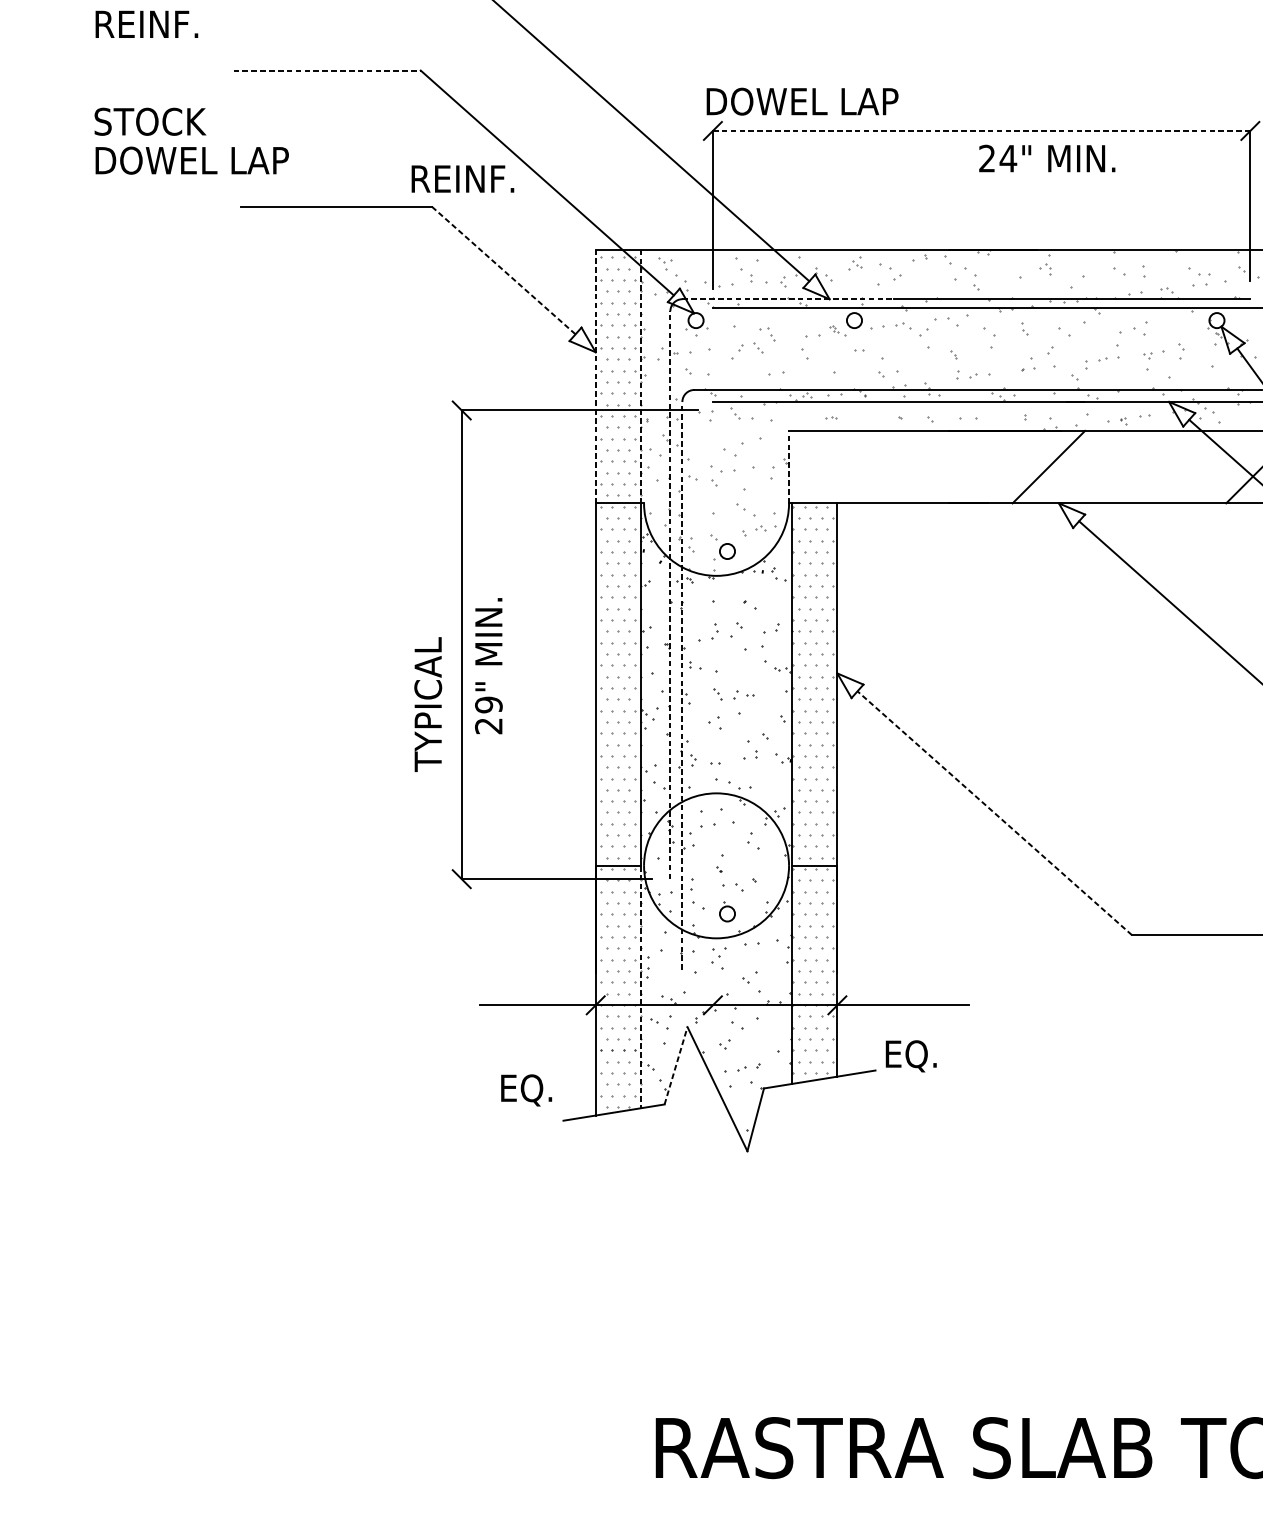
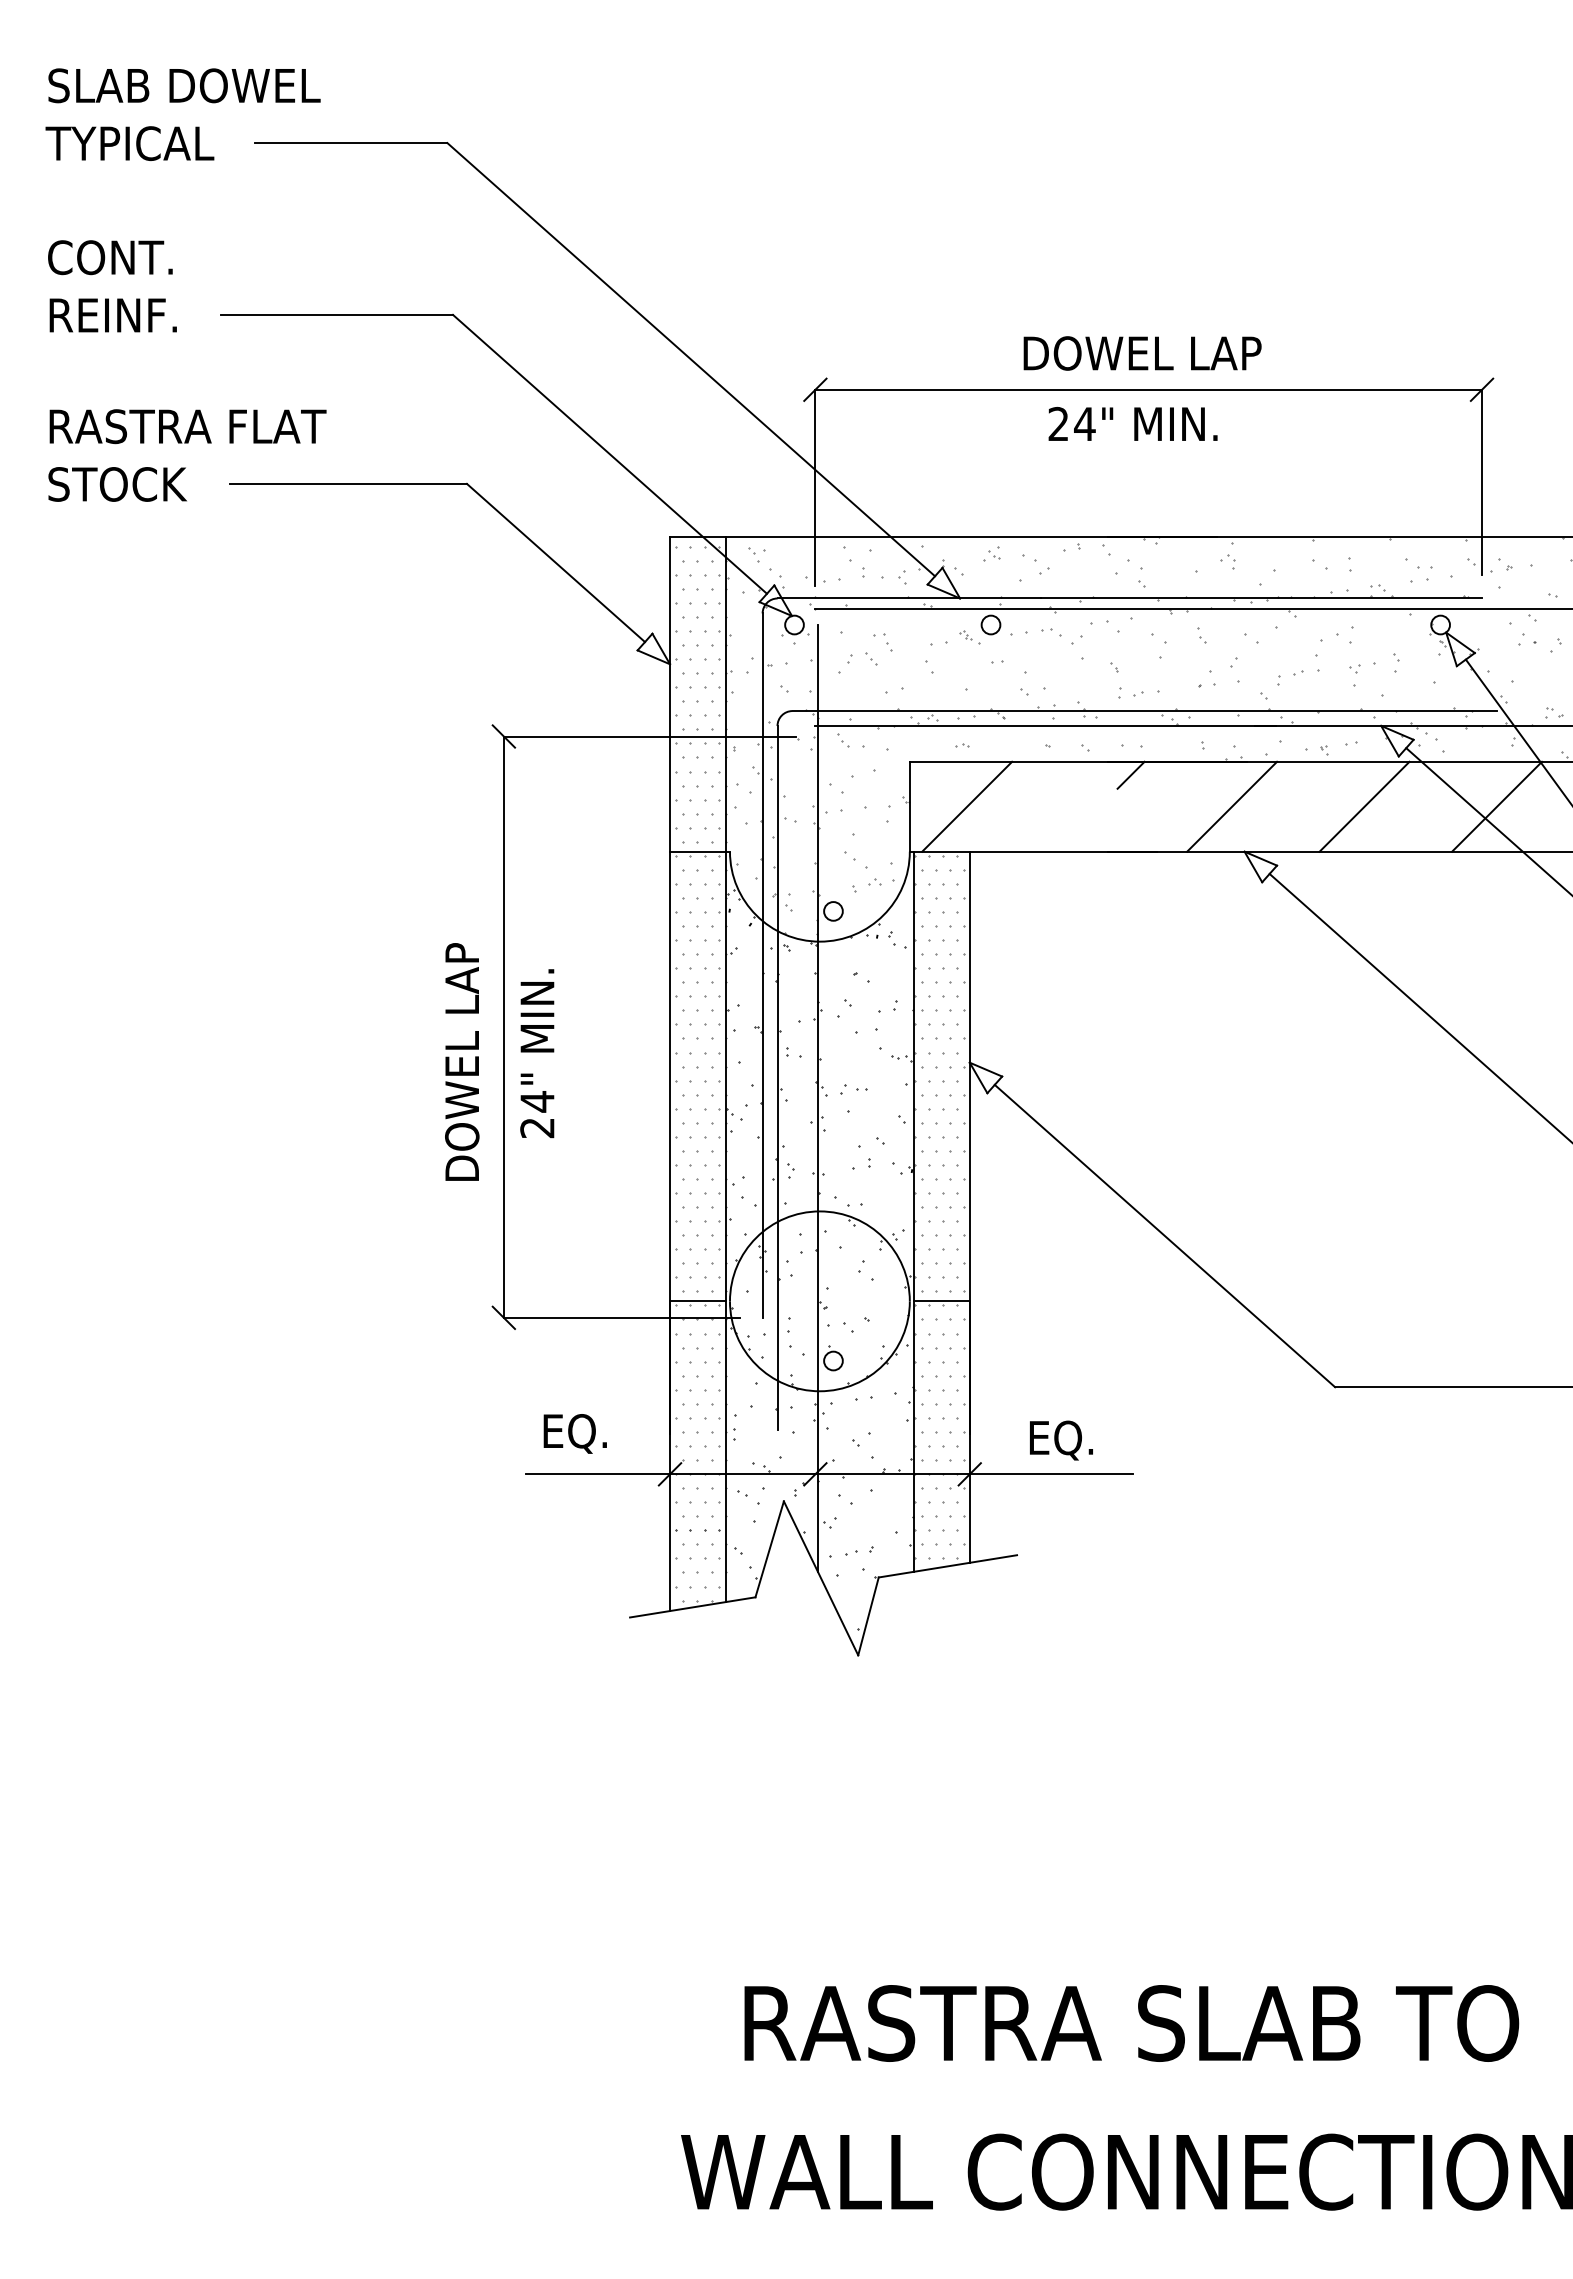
text: (146, 24) -> (112, 257), REINF. -> CONT.
line: (327, 70) -> (337, 314), dashed -> solid
text: (802, 101) -> (1142, 353), moved
text: (150, 121) -> (117, 484), moved
line: (982, 130) -> (1149, 389), dashed -> solid
text: (1046, 158) -> (1132, 423), moved
text: (208, 160) -> (189, 426), DOWEL LAP -> RASTRA FLAT
text: (462, 179) -> (112, 315), moved
line: (504, 271) -> (556, 563), dashed -> solid
line: (788, 299) -> (909, 598), dashed -> solid
line: (596, 375) -> (670, 693), dashed -> solid
line: (641, 376) -> (726, 694), dashed -> solid
line: (966, 441) -> (1130, 774), added
line: (788, 466) -> (909, 806), dashed -> solid
line: (835, 466) -> (967, 806), added
line: (1155, 466) -> (1364, 806), added
line: (670, 595) -> (762, 965), dashed -> solid
text: (428, 674) -> (462, 1063), TYPICAL -> DOWEL LAP
line: (682, 685) -> (777, 1077), dashed -> solid
line: (715, 702) -> (818, 1098), added
text: (488, 704) -> (537, 1101), 29" -> 24"
line: (994, 813) -> (1164, 1236), dashed -> solid
line: (641, 987) -> (726, 1452), dashed -> solid
text: (911, 1056) -> (1061, 1440), moved
line: (675, 1065) -> (769, 1548), dashed -> solid
text: (525, 1090) -> (574, 1433), moved

